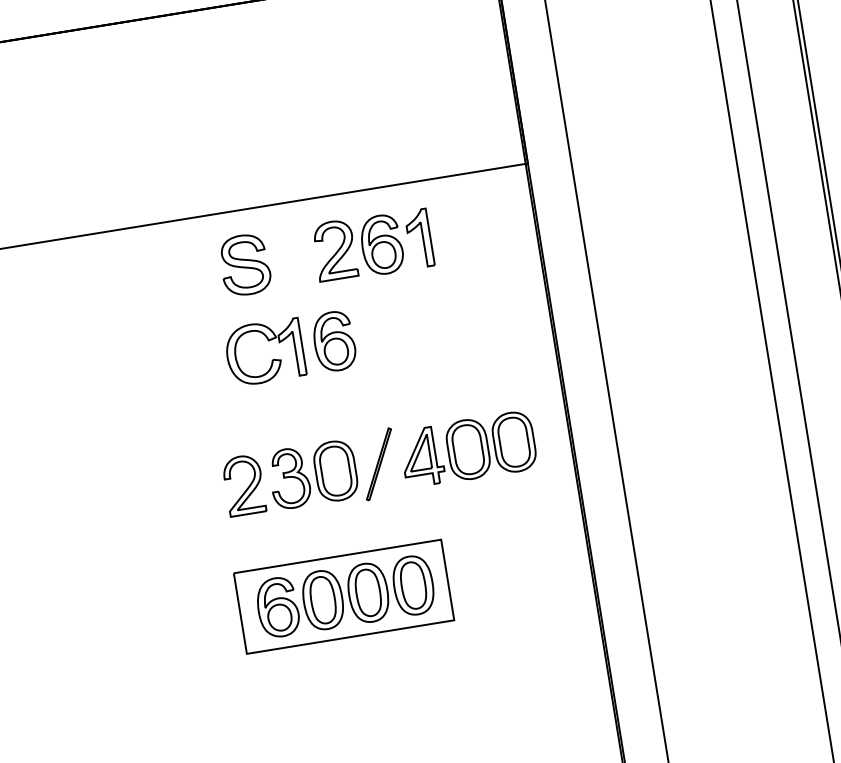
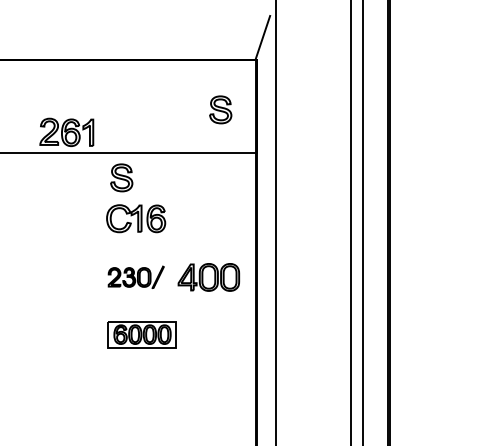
part: (434, 82) -> (220, 109), added
part: (372, 243) -> (66, 131), moved
part: (311, 475) -> (136, 277), size x0.7
part: (342, 596) -> (141, 334), size x0.7

